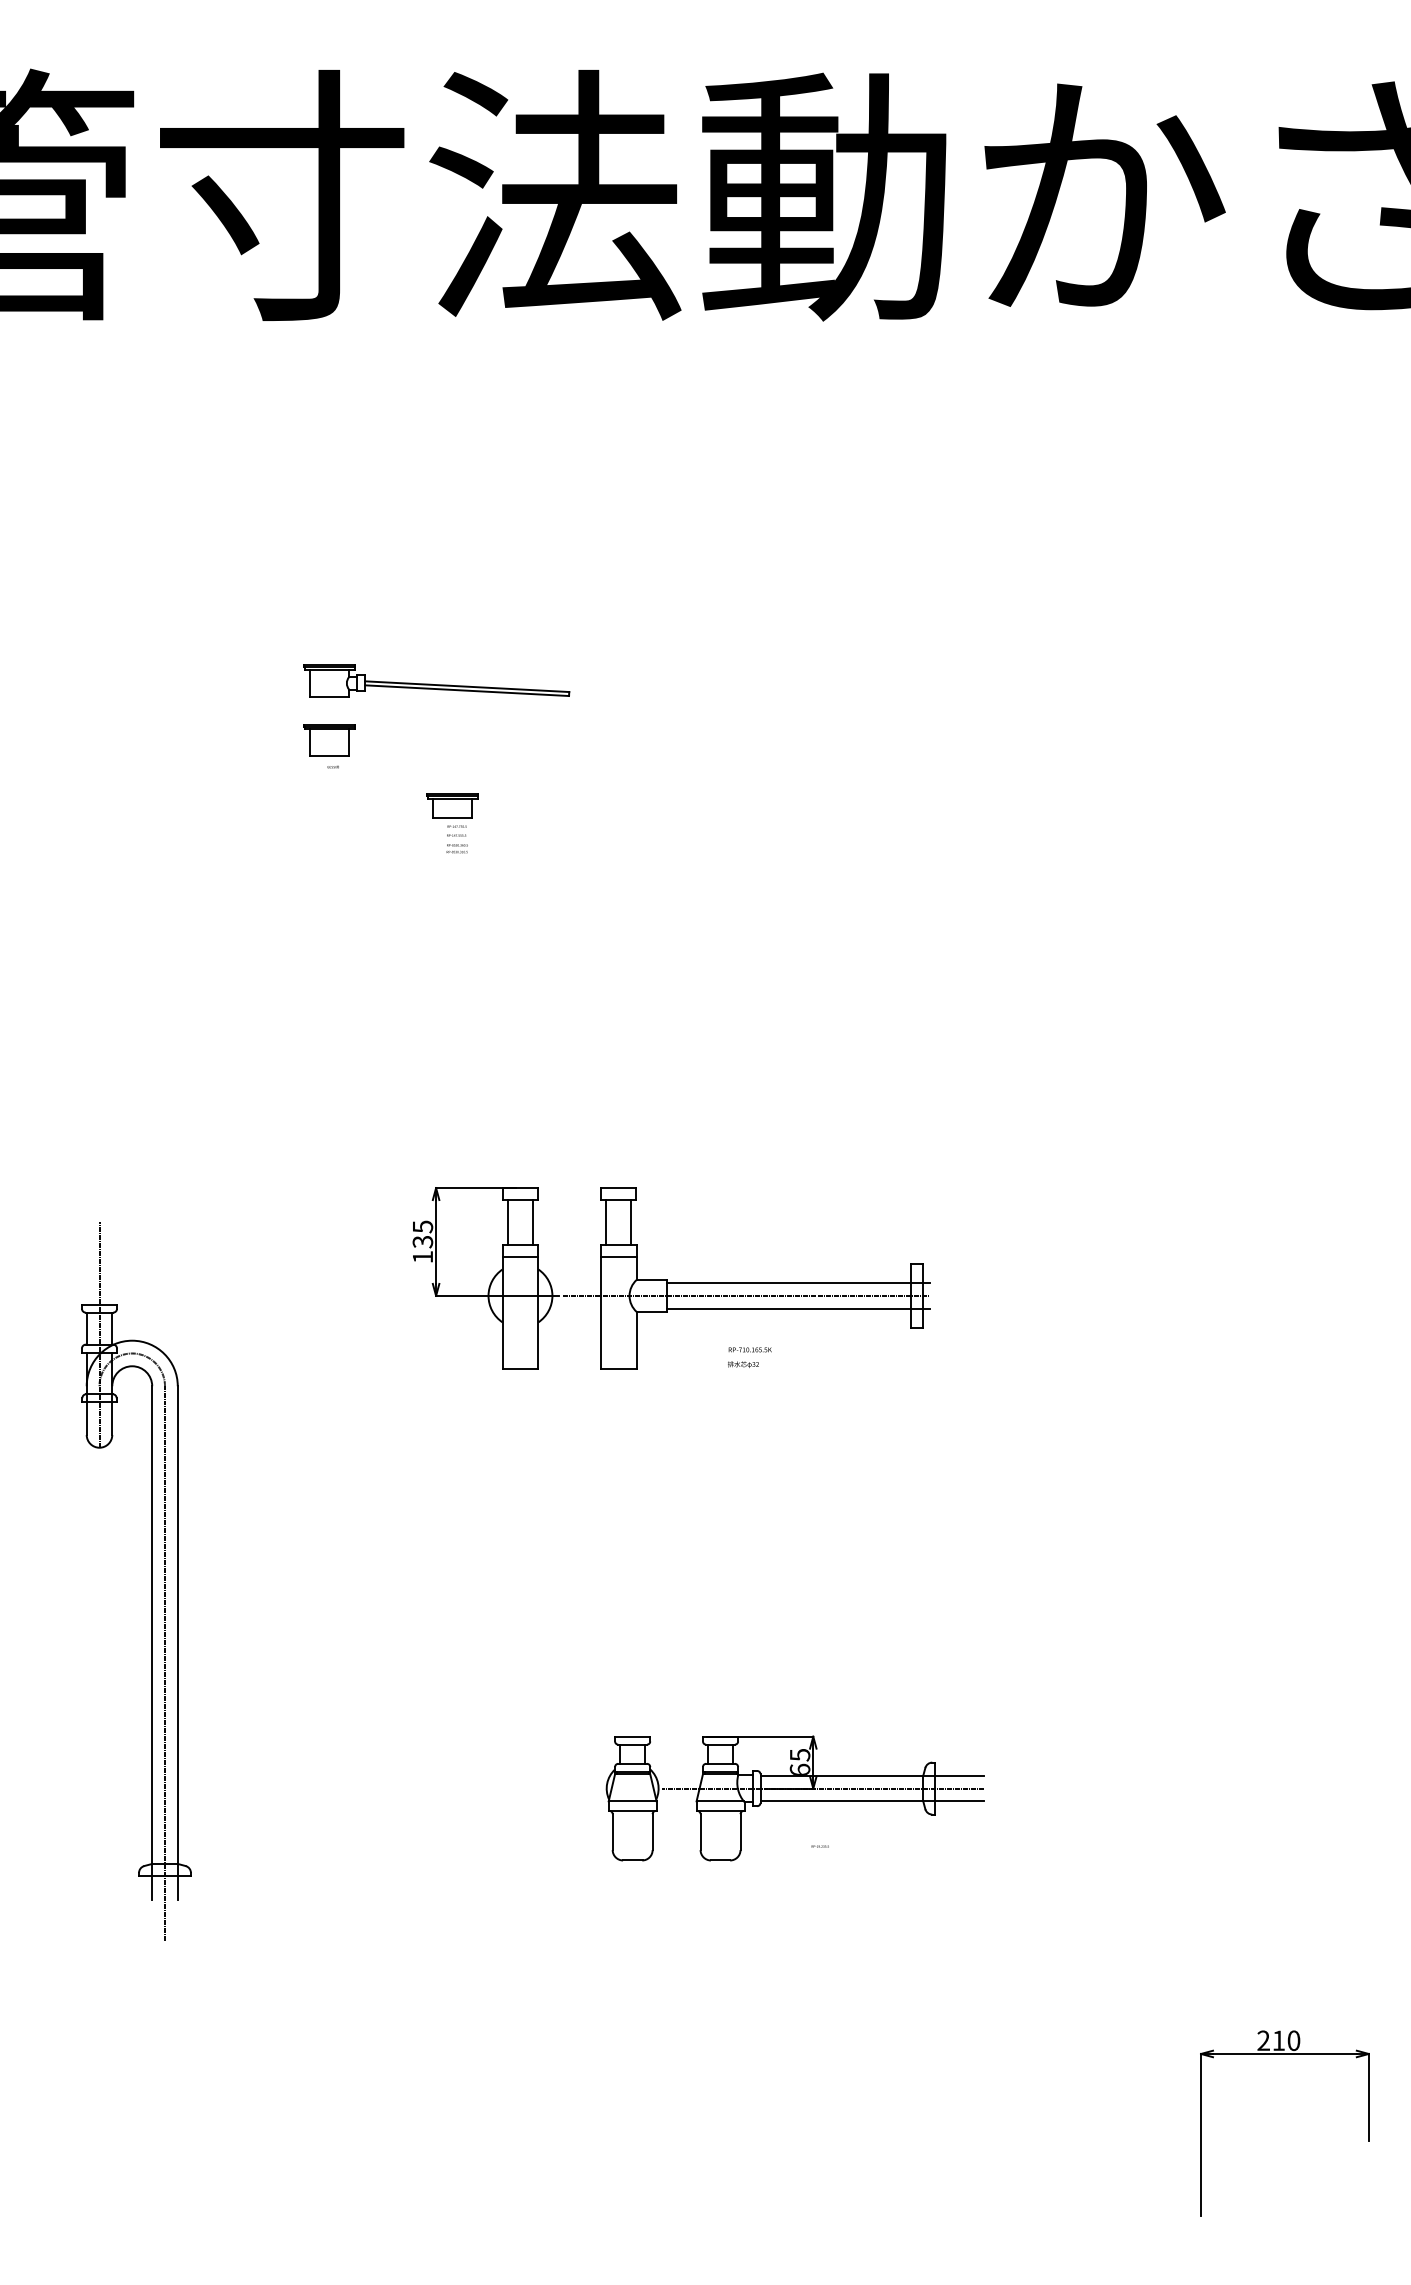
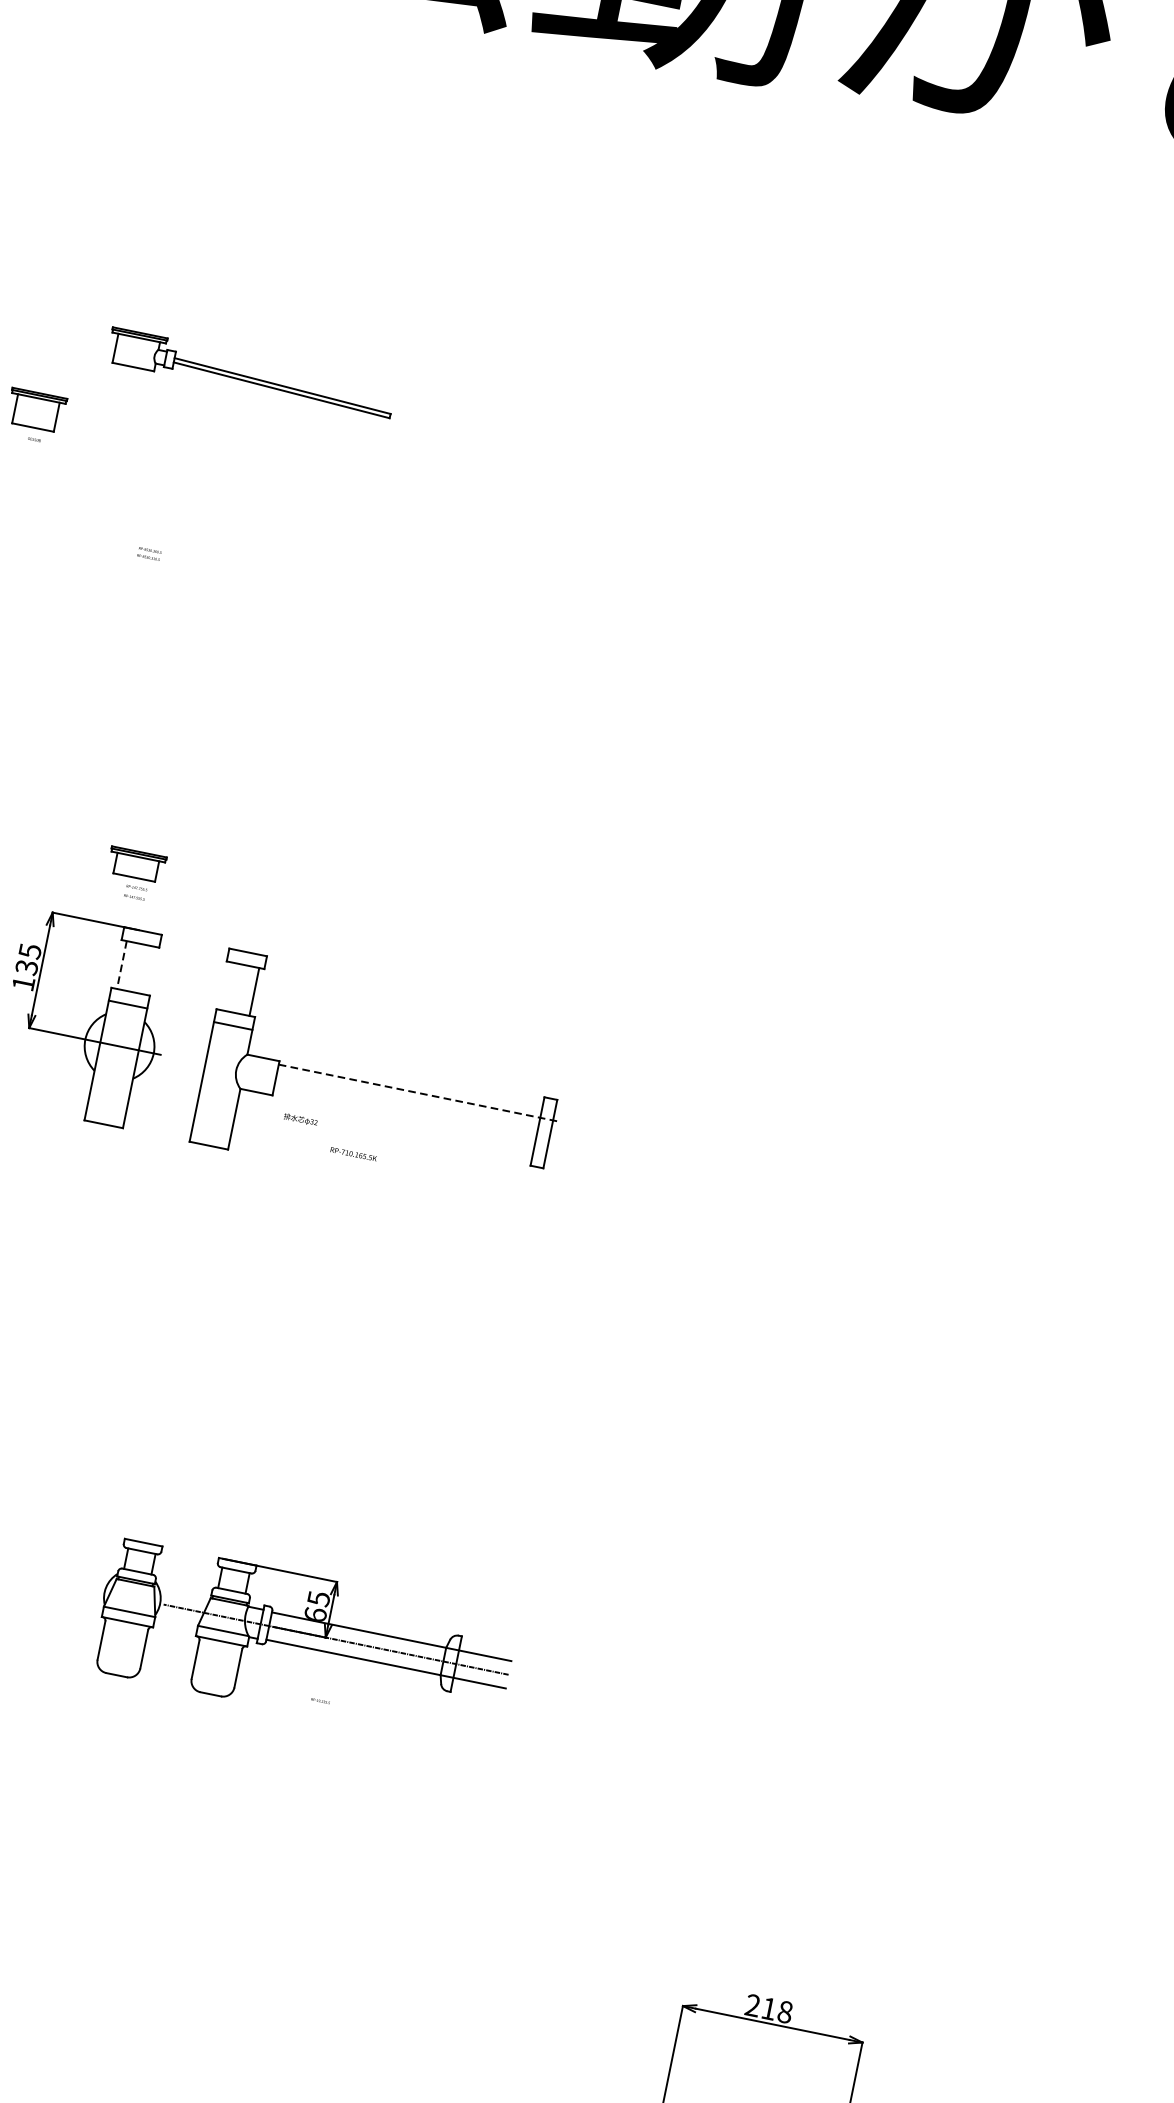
part: (436, 680) -> (251, 372), moved
part: (452, 814) -> (134, 874), moved
line: (507, 1222) -> (121, 965), solid -> dashed
line: (533, 1222) -> (149, 970), removed
line: (605, 1222) -> (226, 986), removed
line: (798, 1283) -> (419, 1093), solid -> dashed
line: (746, 1295) -> (361, 1095), removed
line: (798, 1308) -> (414, 1120), removed
text: (743, 1364) -> (300, 1119), moved
text: (1293, 2040) -> (784, 2011), 210 -> 218

